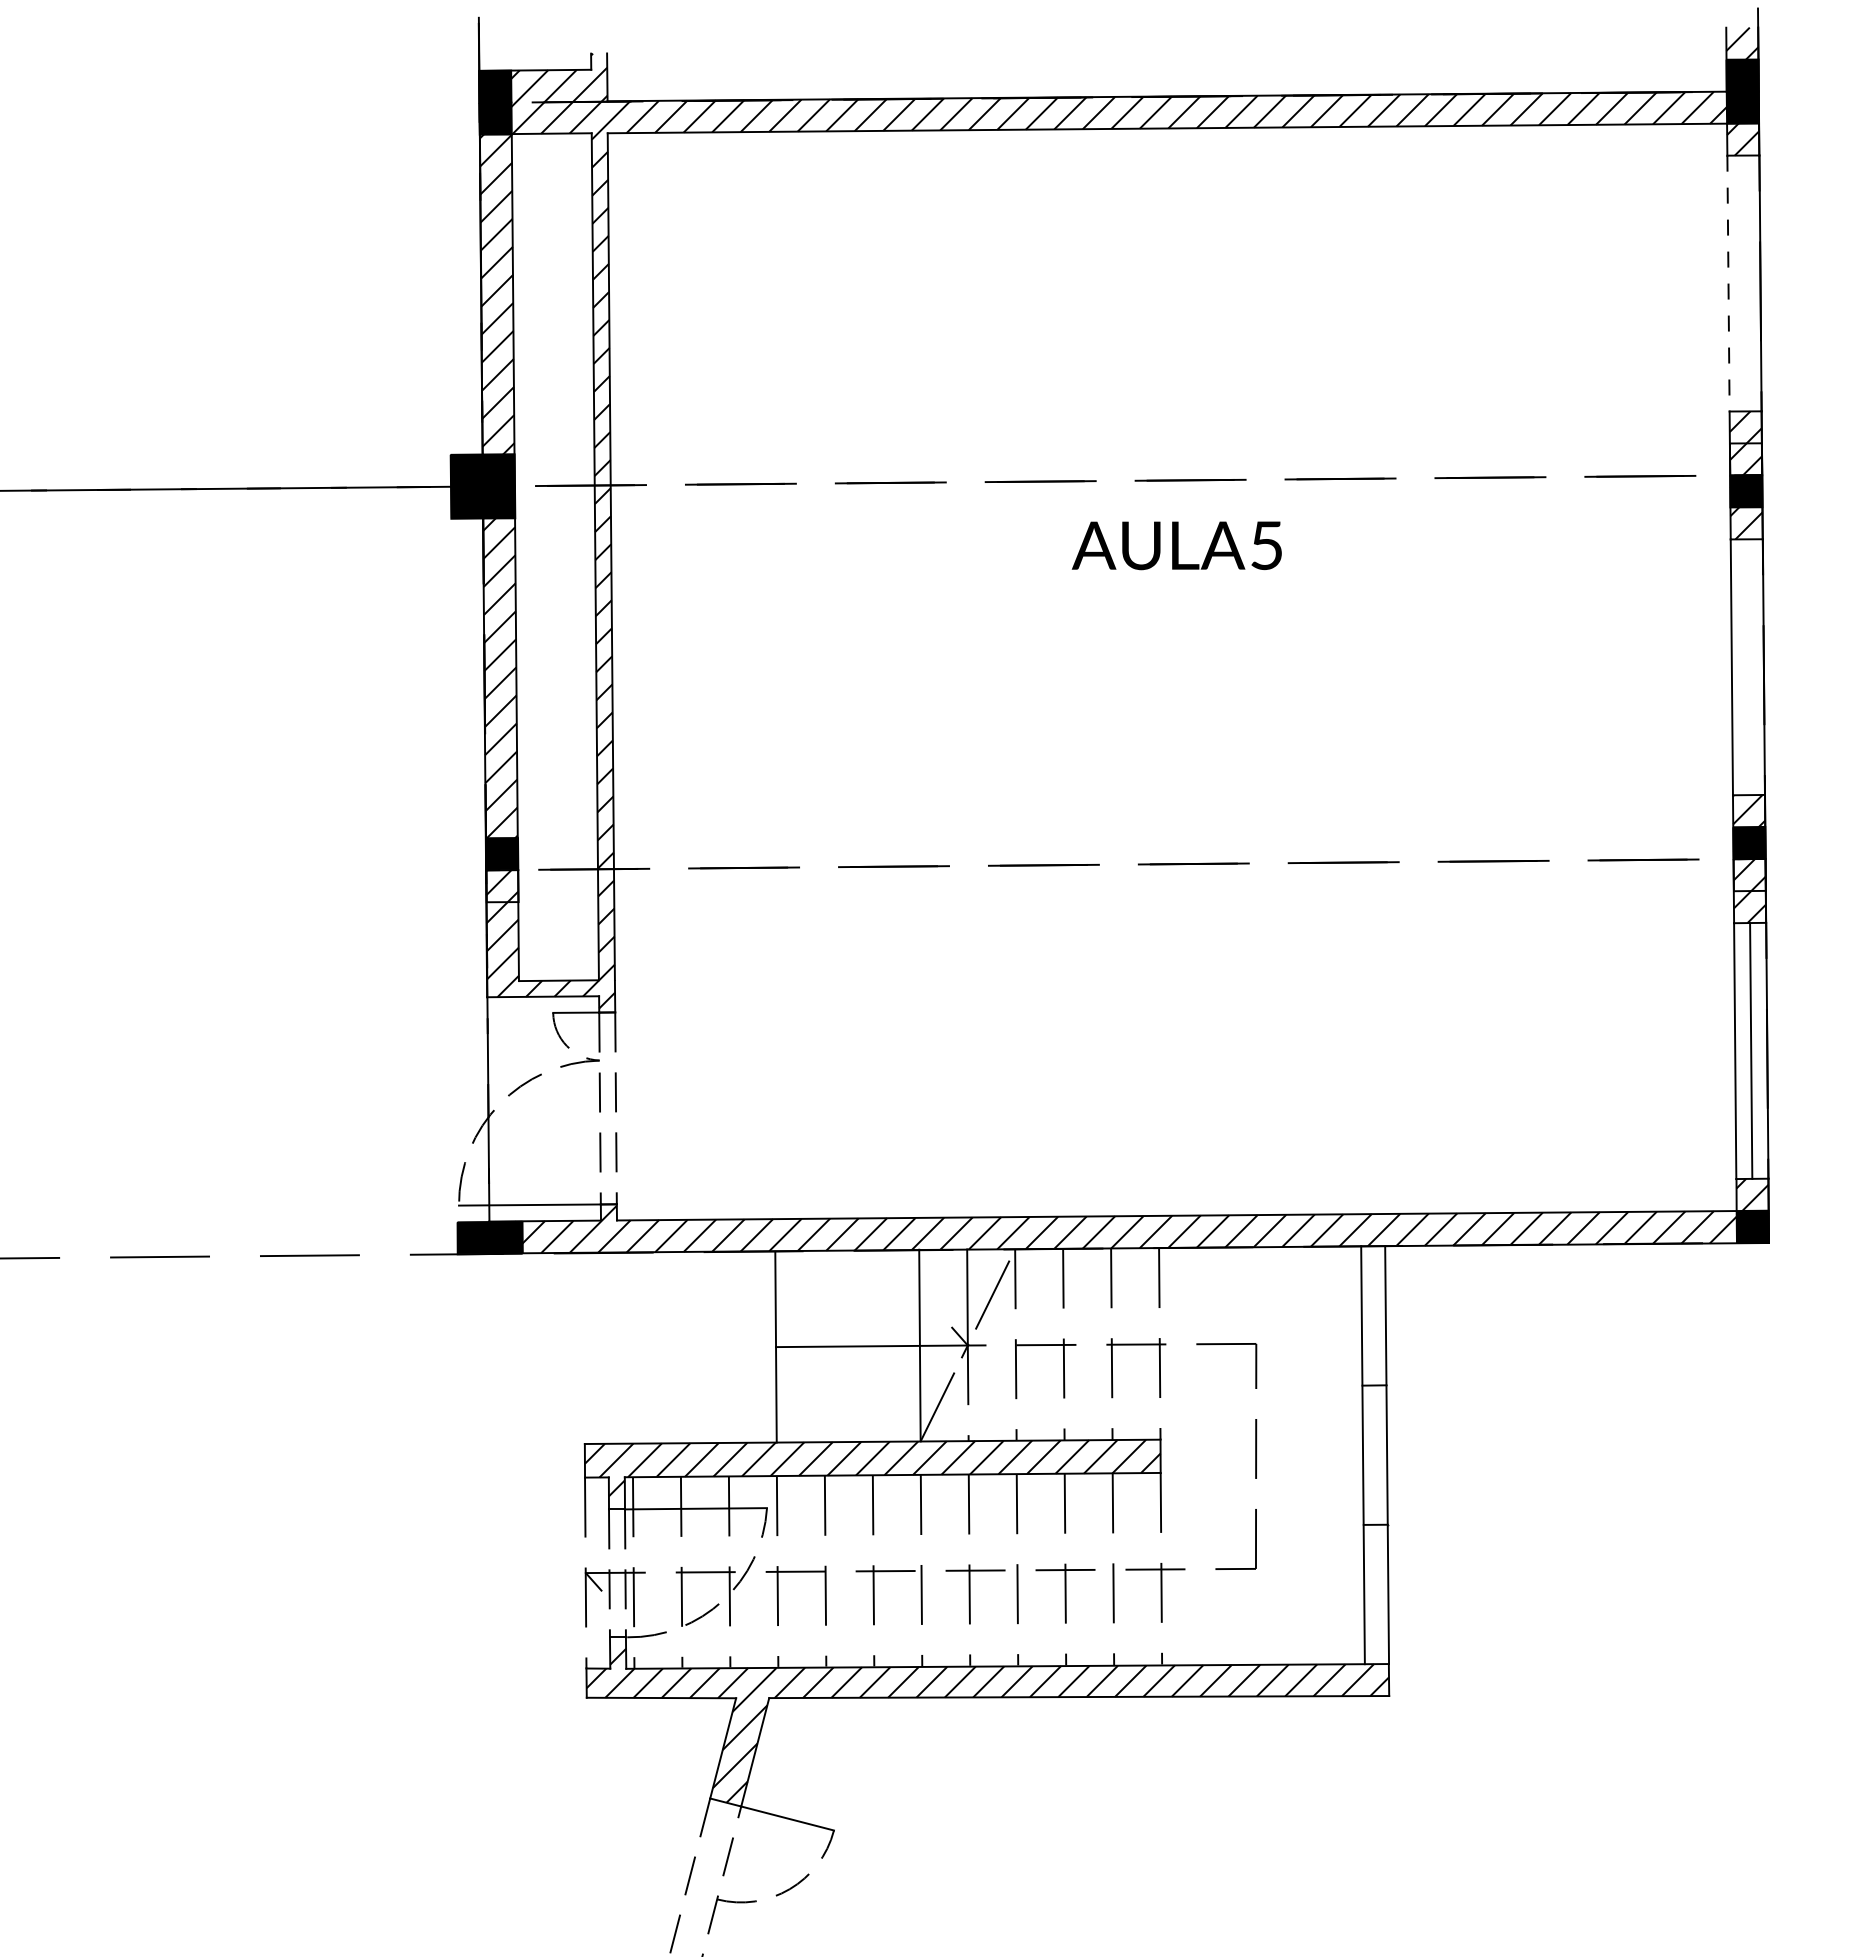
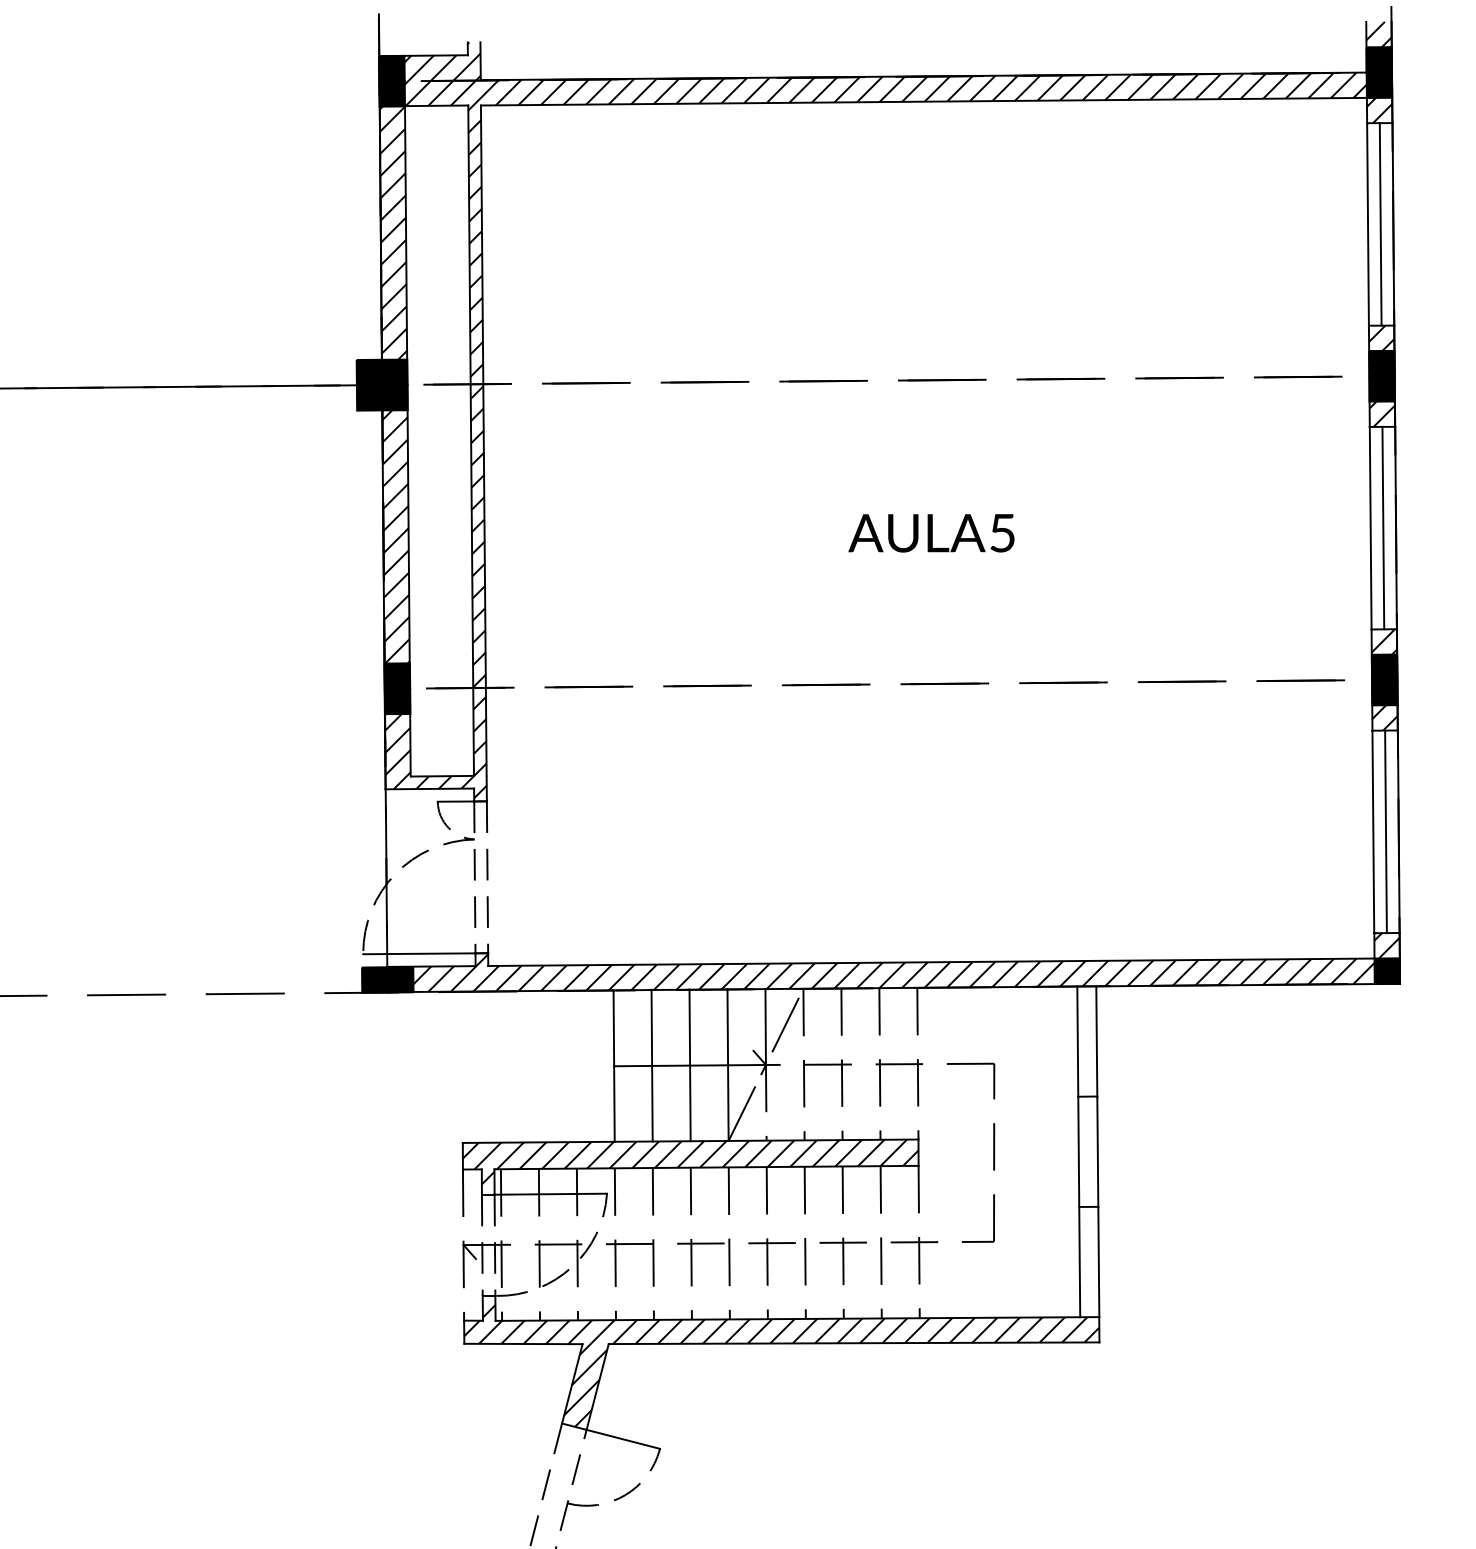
line: (1728, 283) -> (1368, 224), dashed -> solid
line: (1744, 283) -> (1380, 224), added
fill: (1745, 459) -> (1381, 363), added
text: (1176, 545) -> (931, 533), moved
line: (1747, 667) -> (1383, 528), added
fill: (1749, 874) -> (1384, 692), added
fill: (502, 885) -> (397, 700), added
line: (871, 1345) -> (689, 1064), added
line: (823, 1346) -> (651, 1065), added

